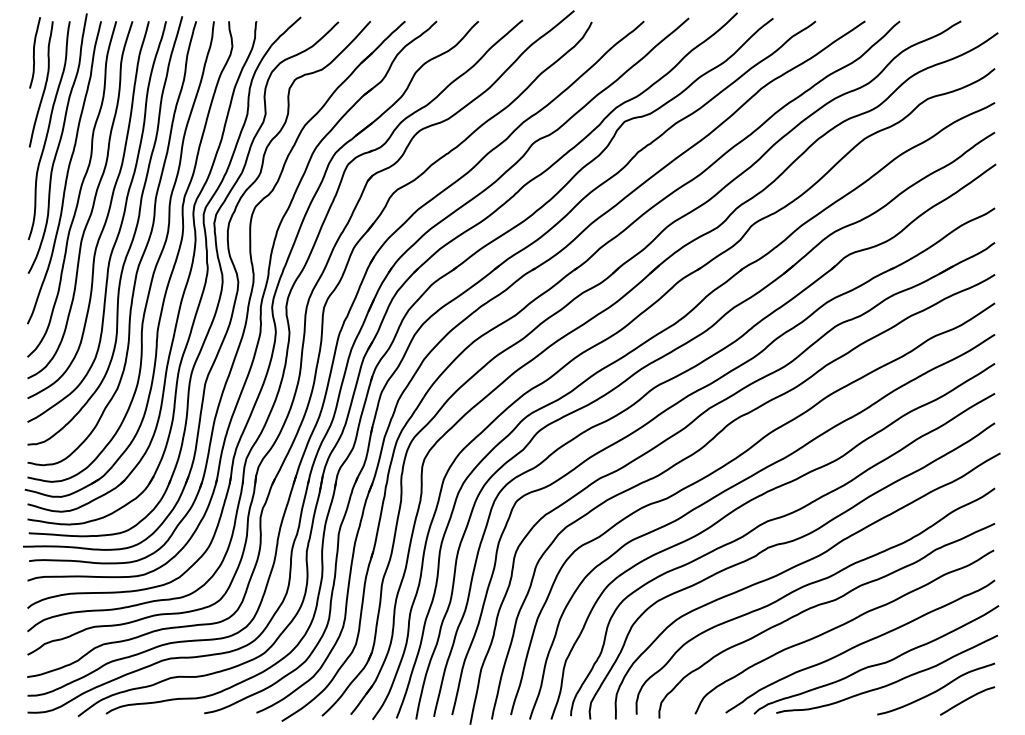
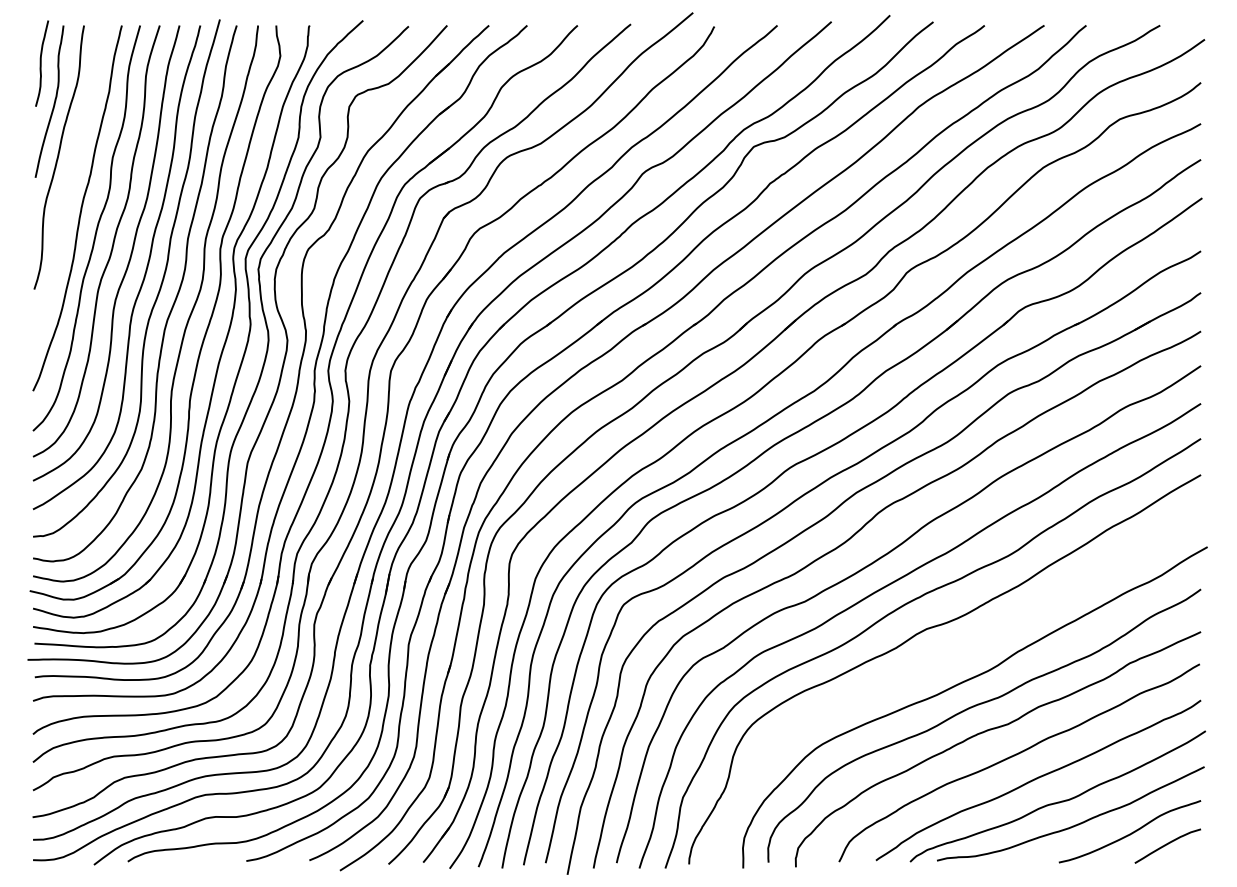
curve: (58, 143) -> (70, 173), removed
curve: (785, 543) -> (948, 656), removed

